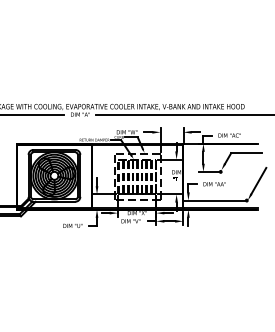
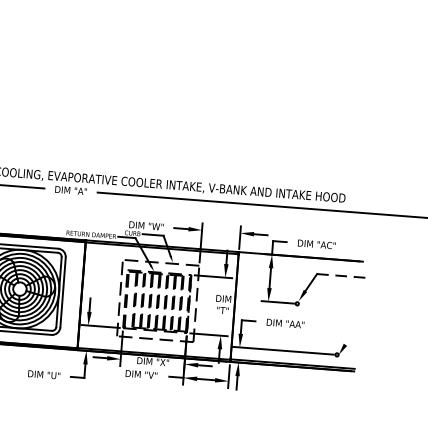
line: (246, 153) -> (342, 276), solid -> dashed
line: (258, 180) -> (359, 323), removed

